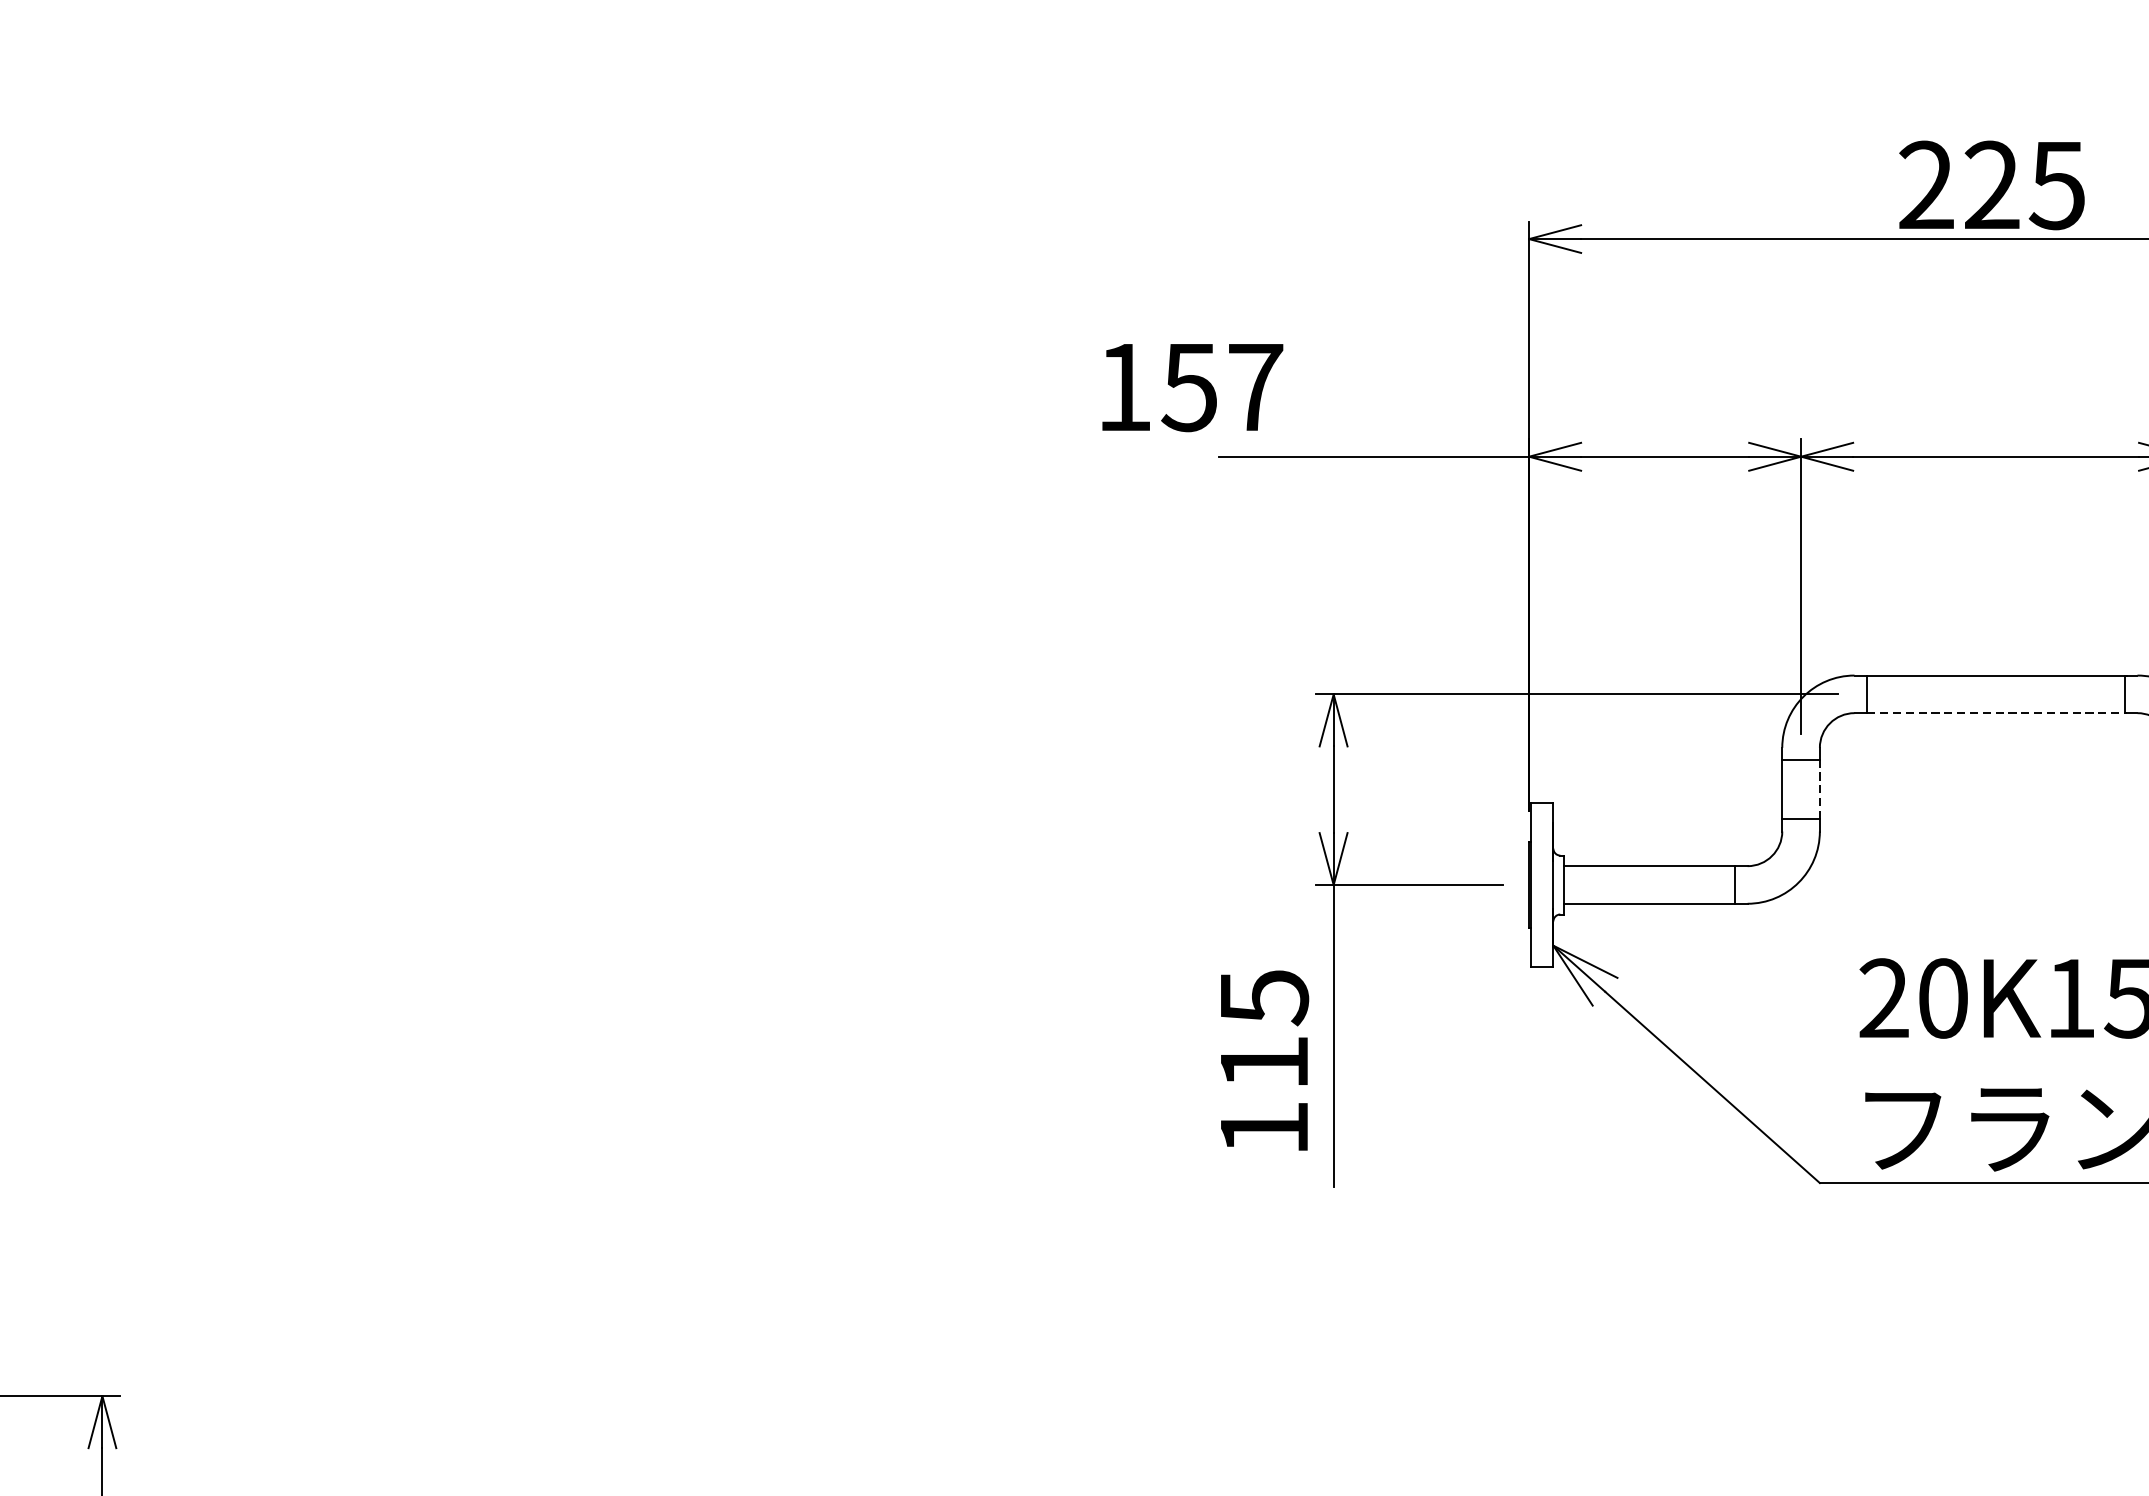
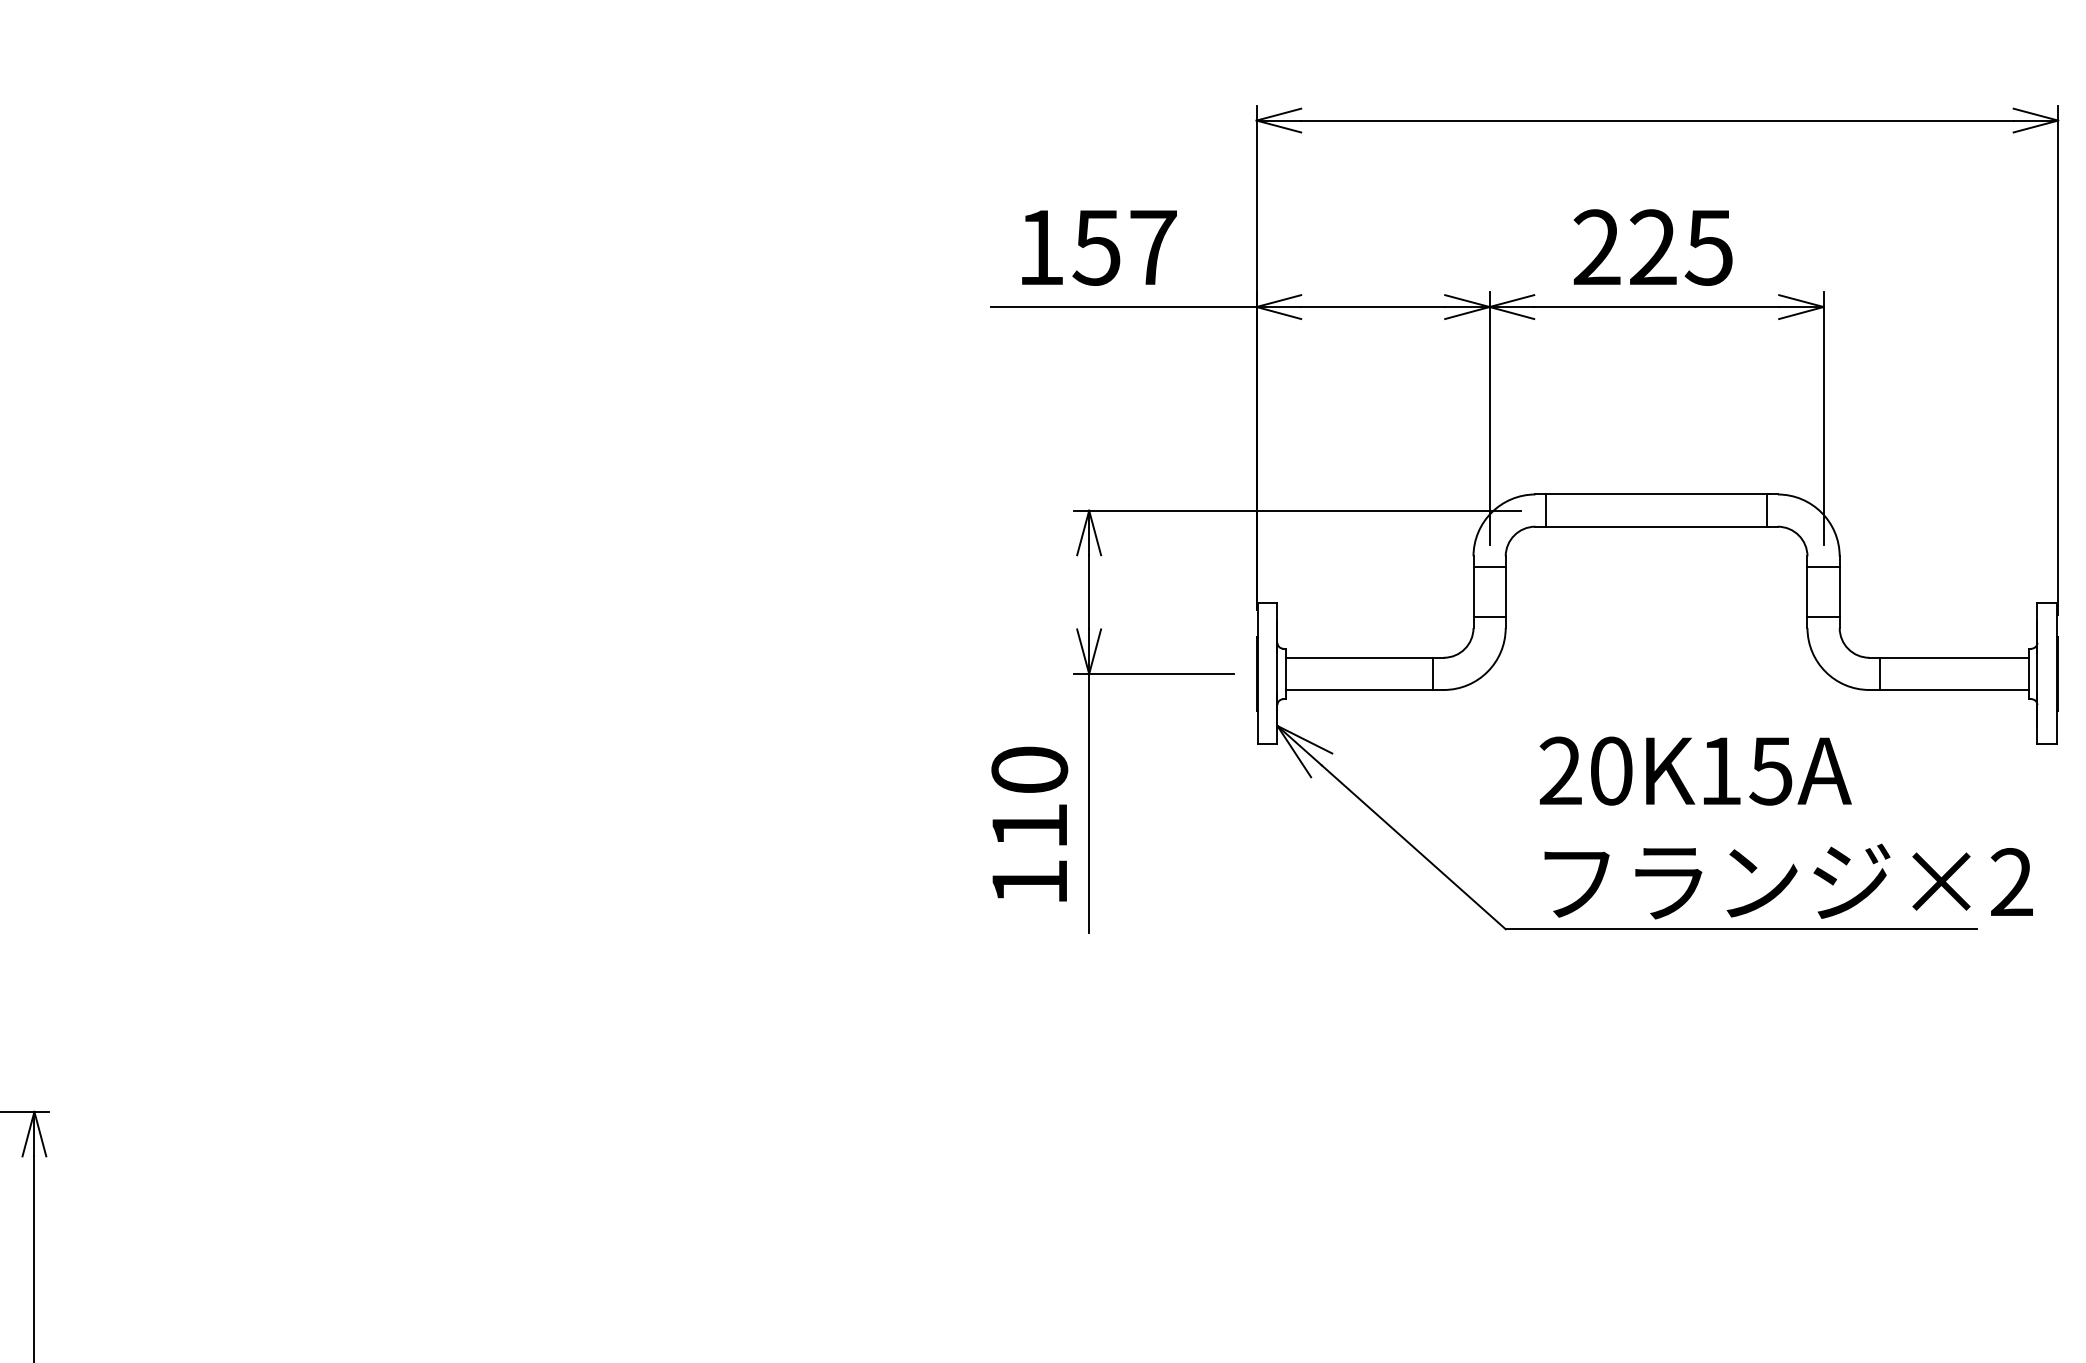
text: (1991, 185) -> (1652, 247), moved
text: (1192, 387) -> (1099, 247), moved
line: (1997, 712) -> (1657, 526), dashed -> solid
line: (1819, 788) -> (1505, 591), dashed -> solid
text: (1263, 997) -> (1029, 770), 115 -> 110

